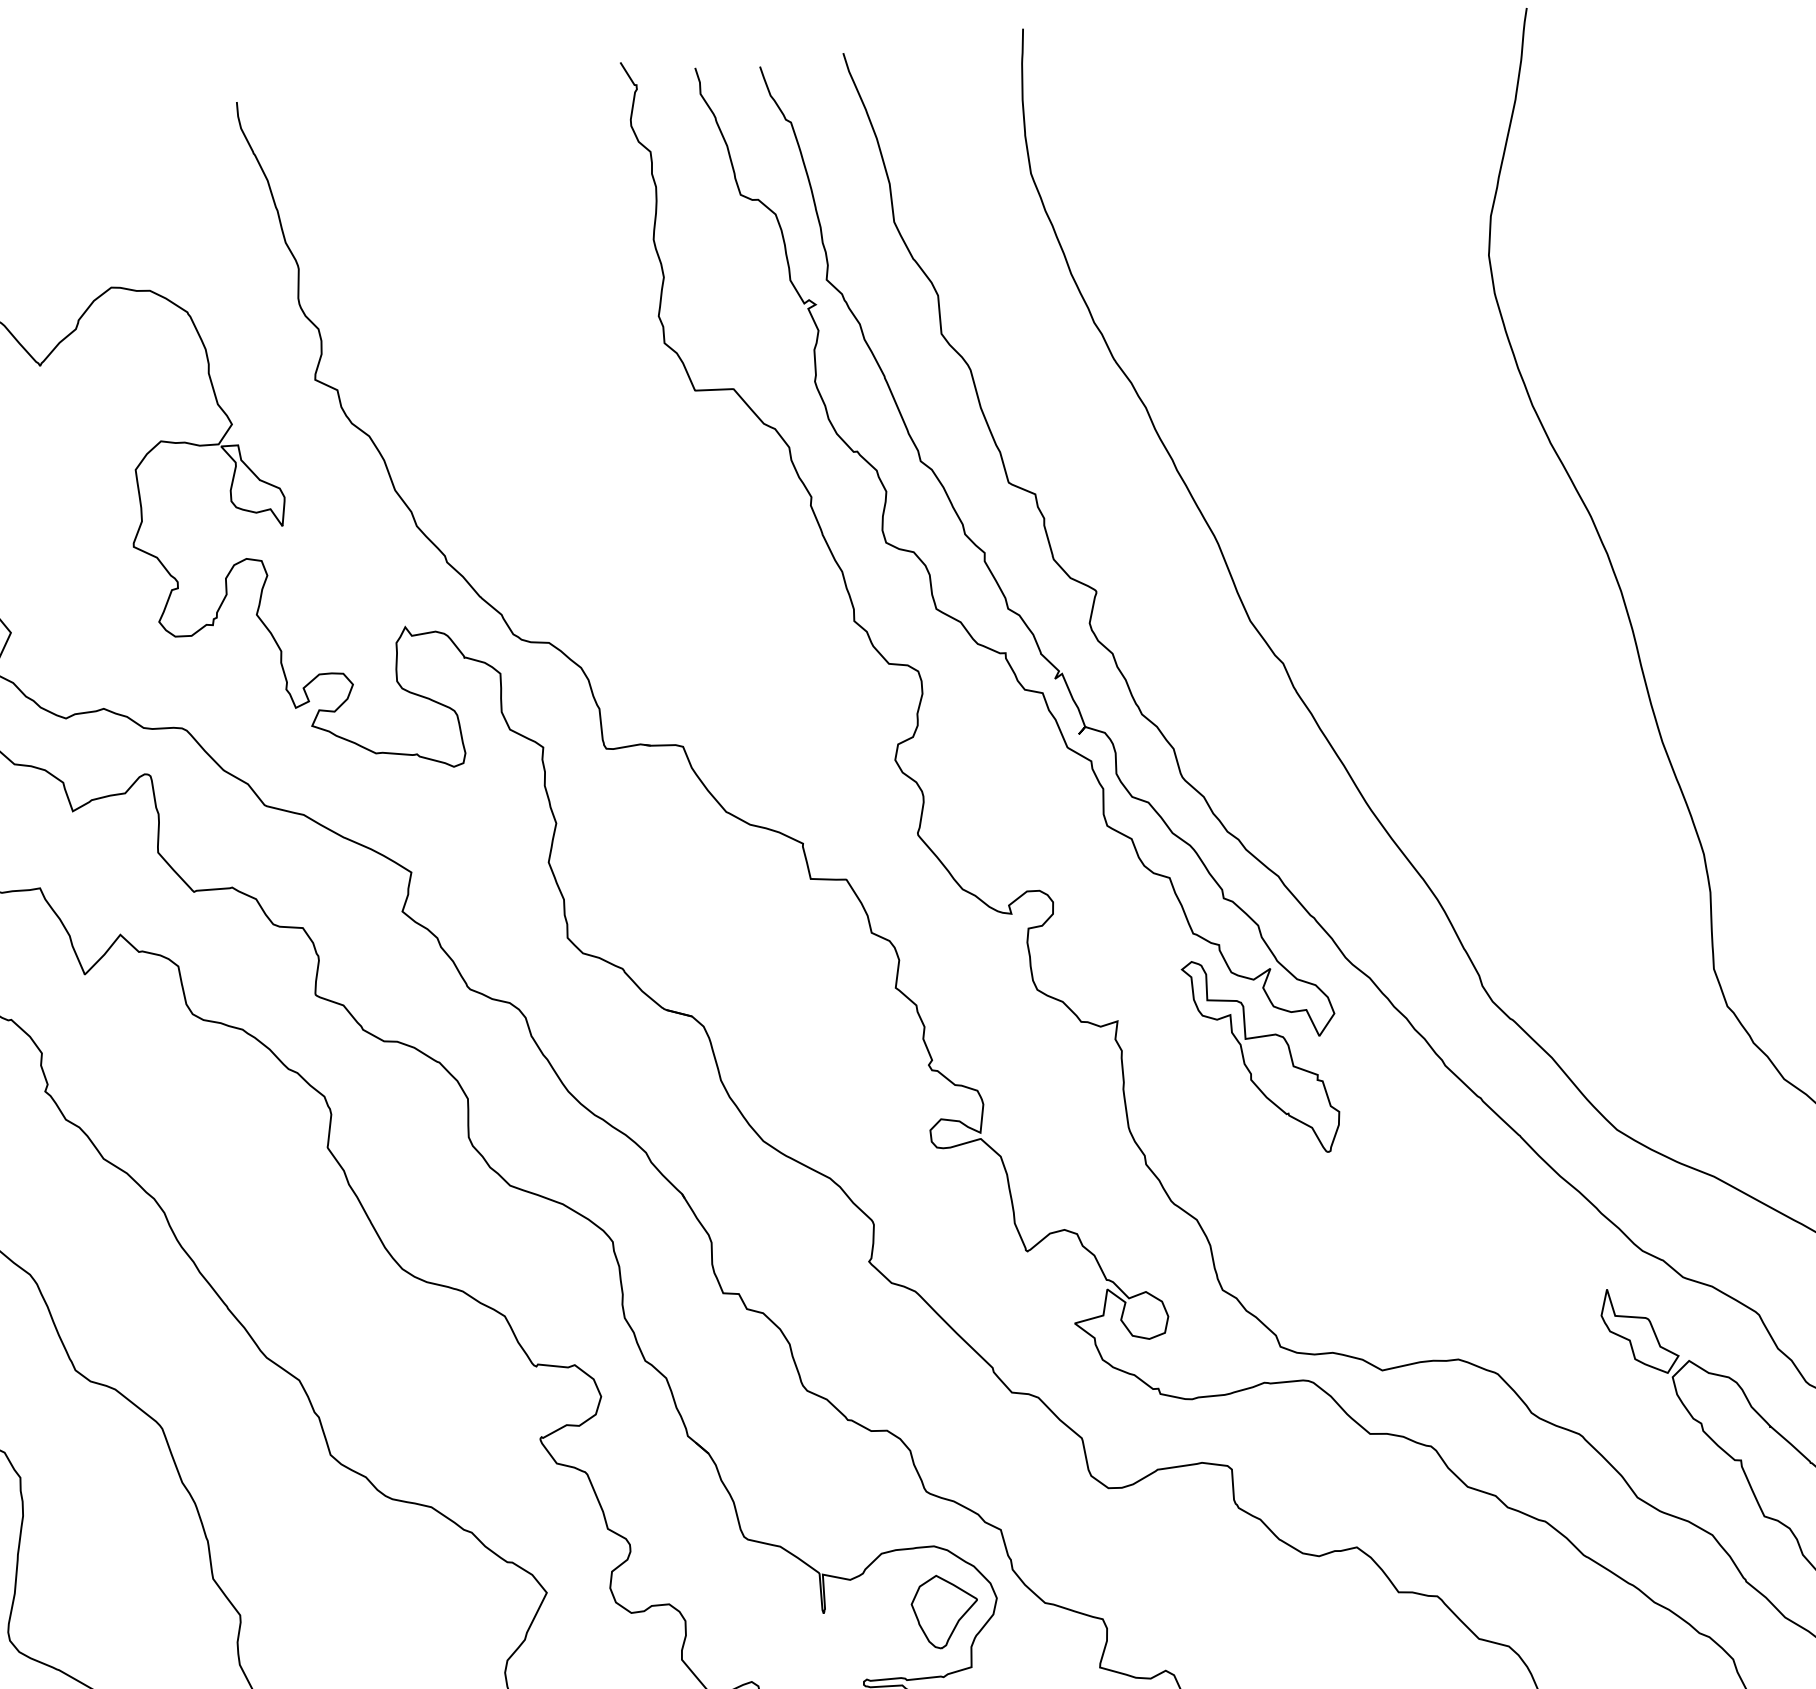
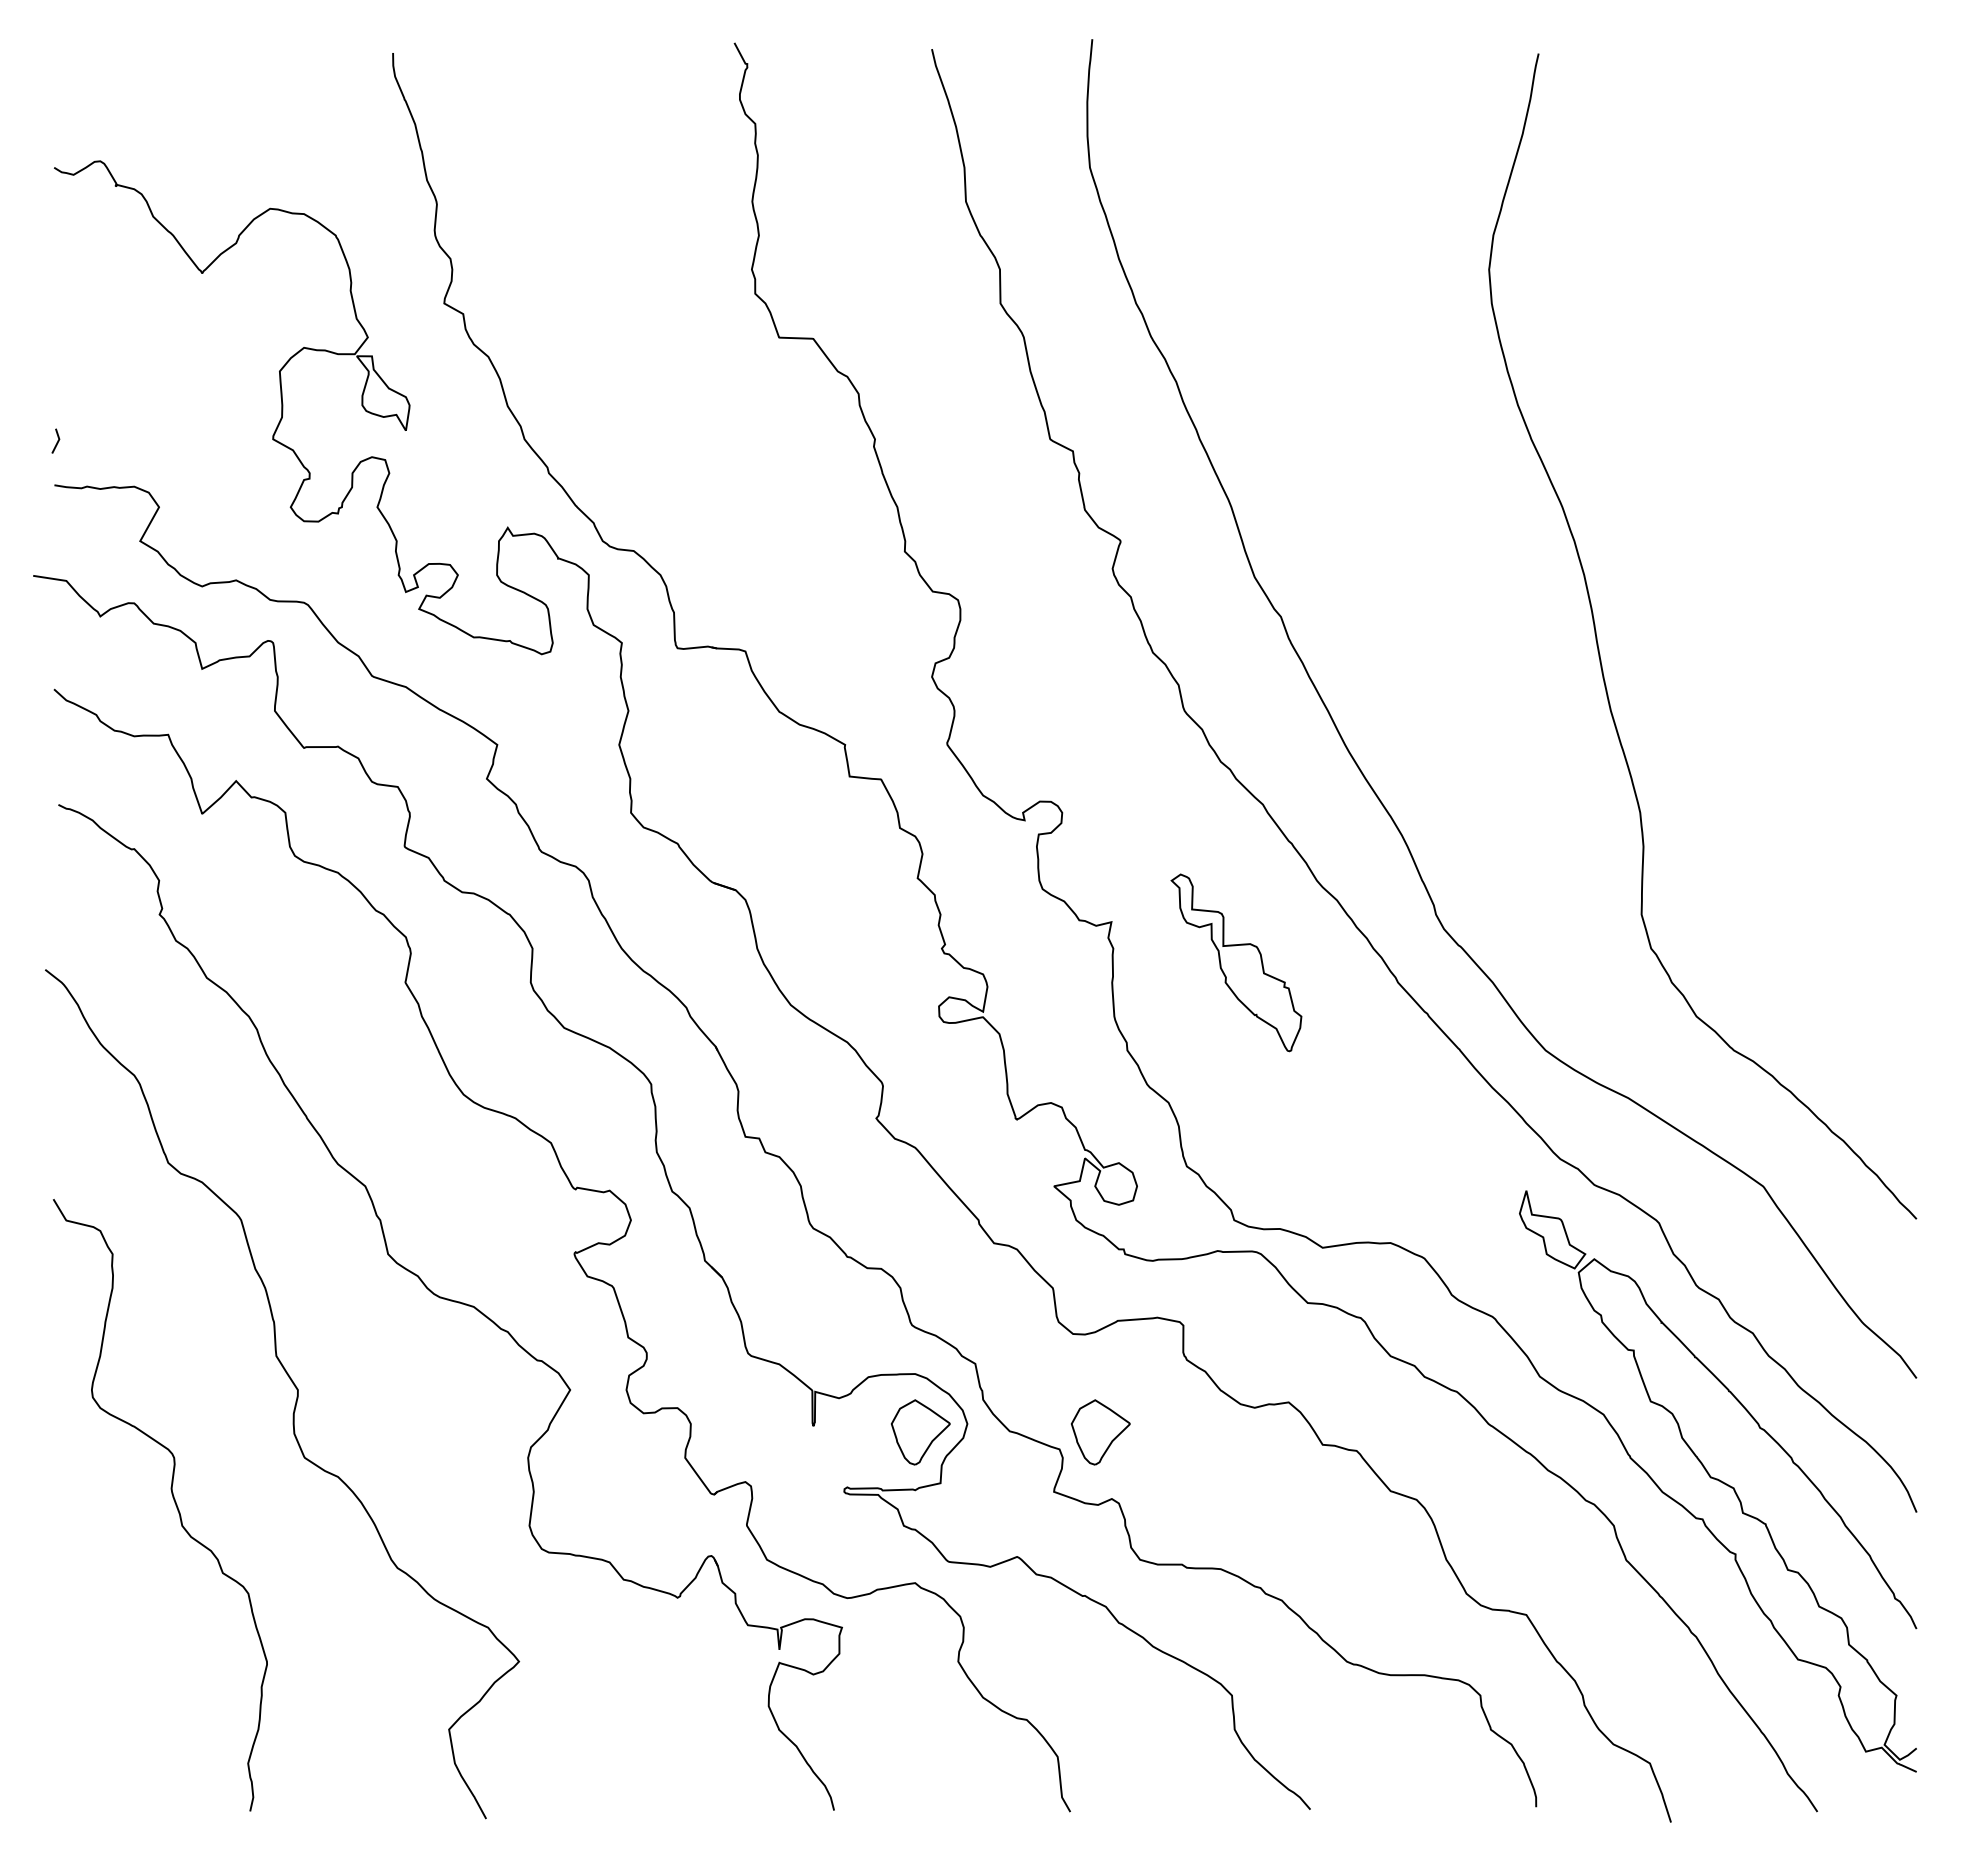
curve: (985, 553) -> (1025, 500), removed
part: (1147, 1596) -> (1100, 1432), added

